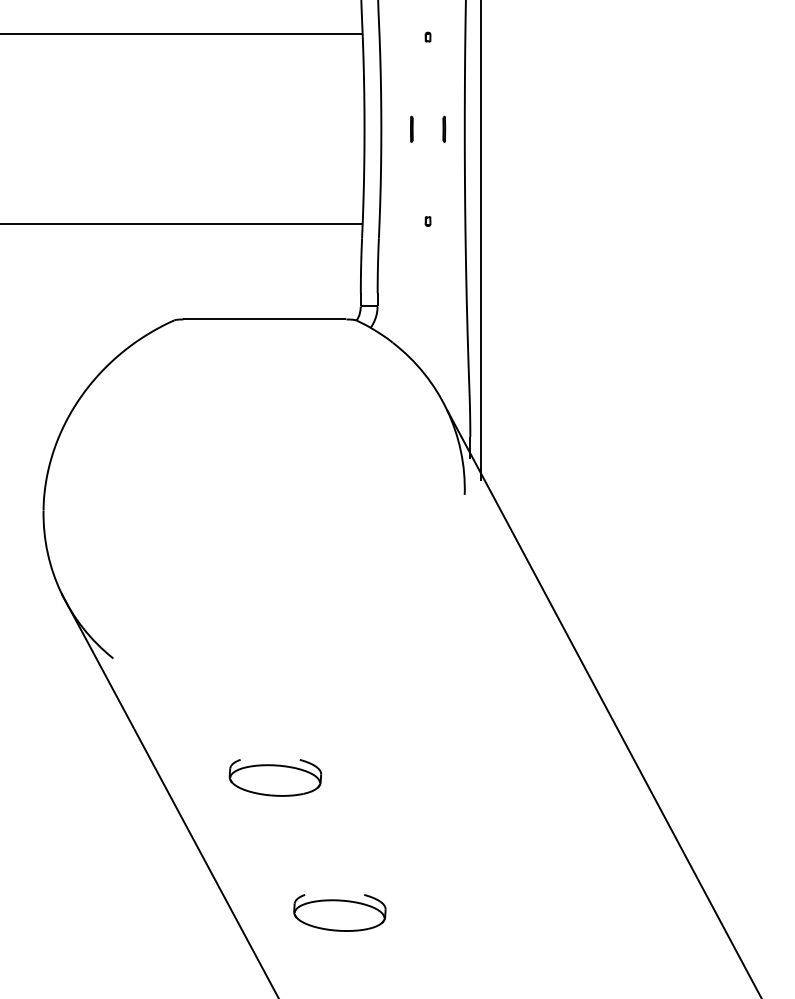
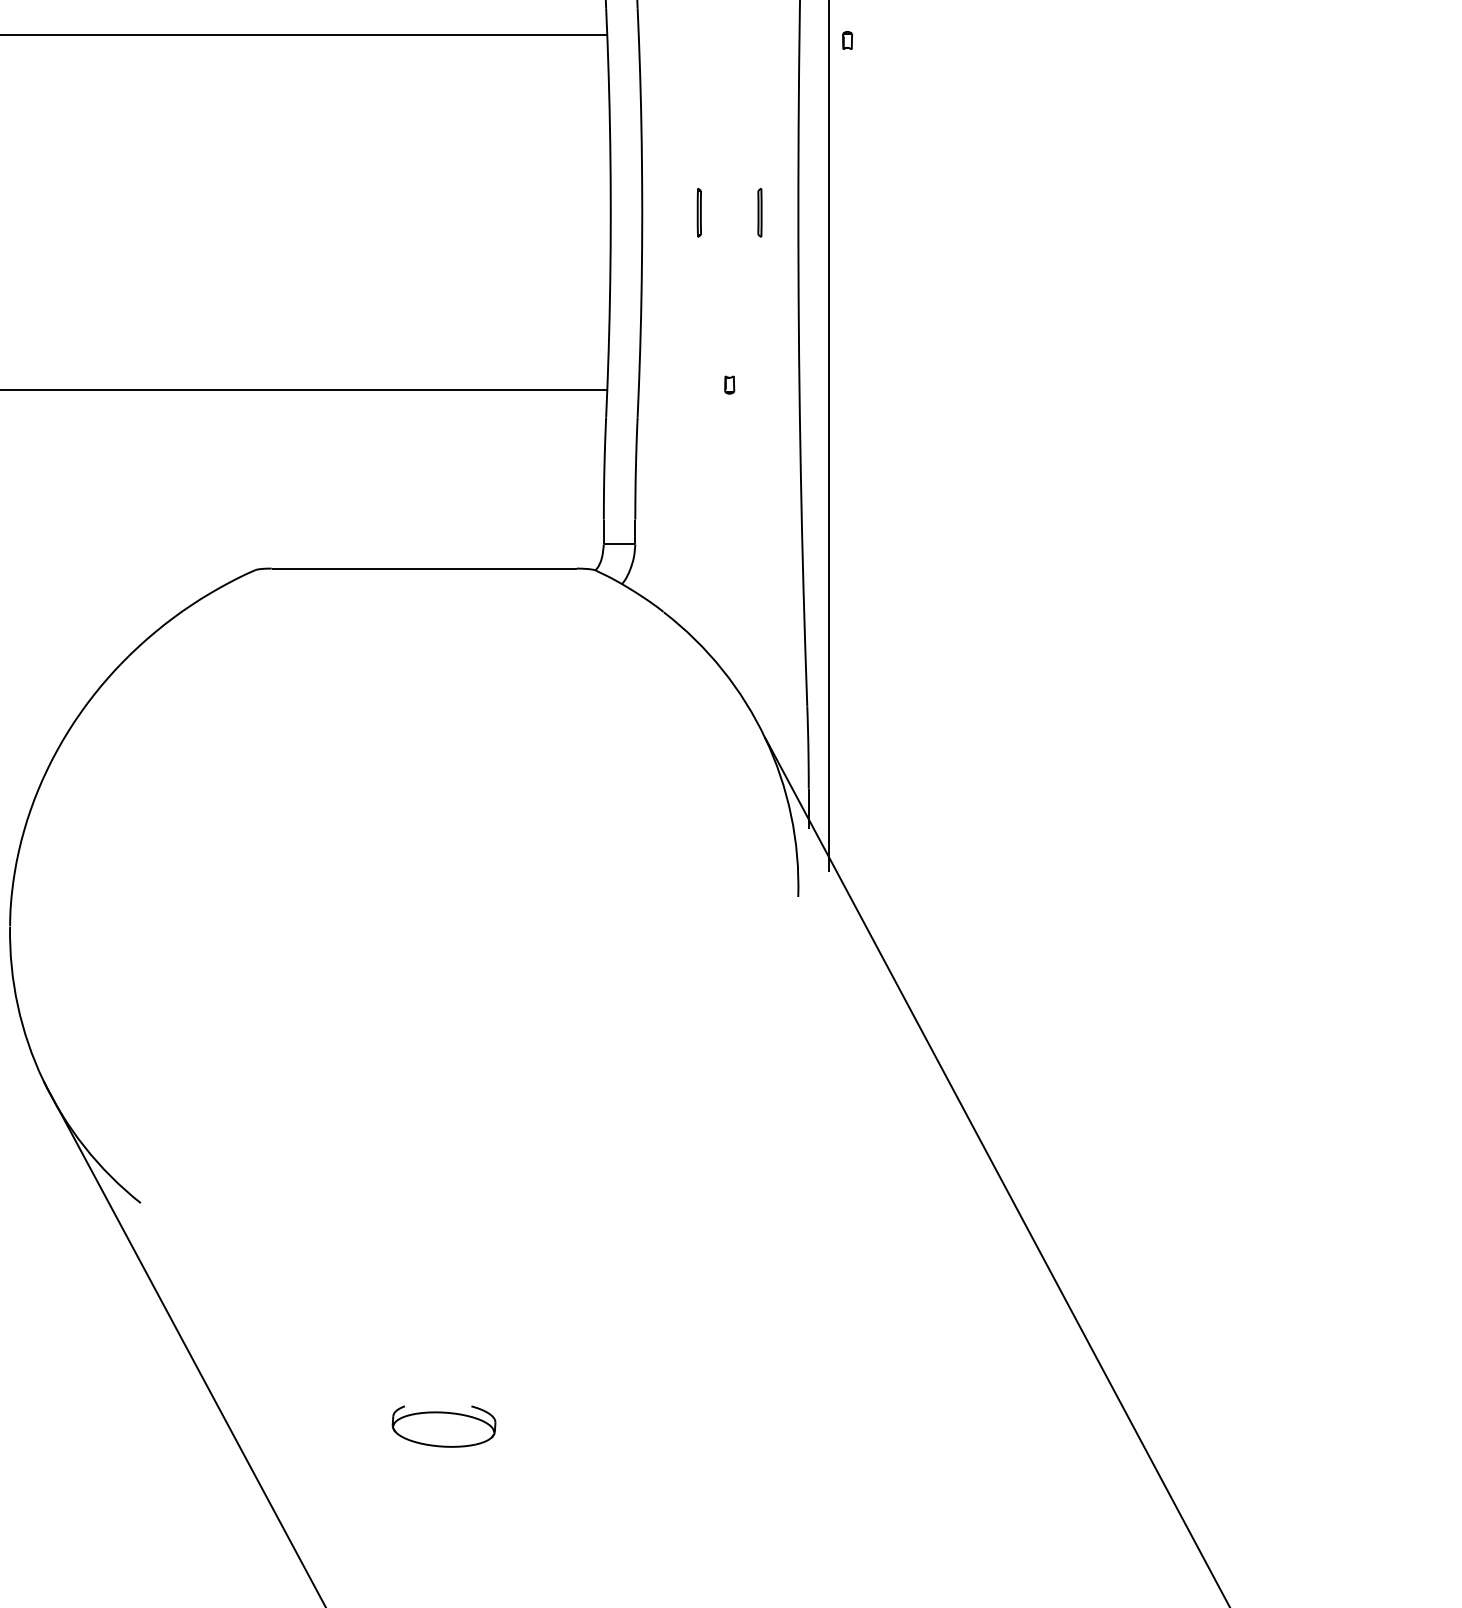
part: (427, 36) -> (846, 39), moved
part: (275, 777) -> (444, 1425), size x0.6

